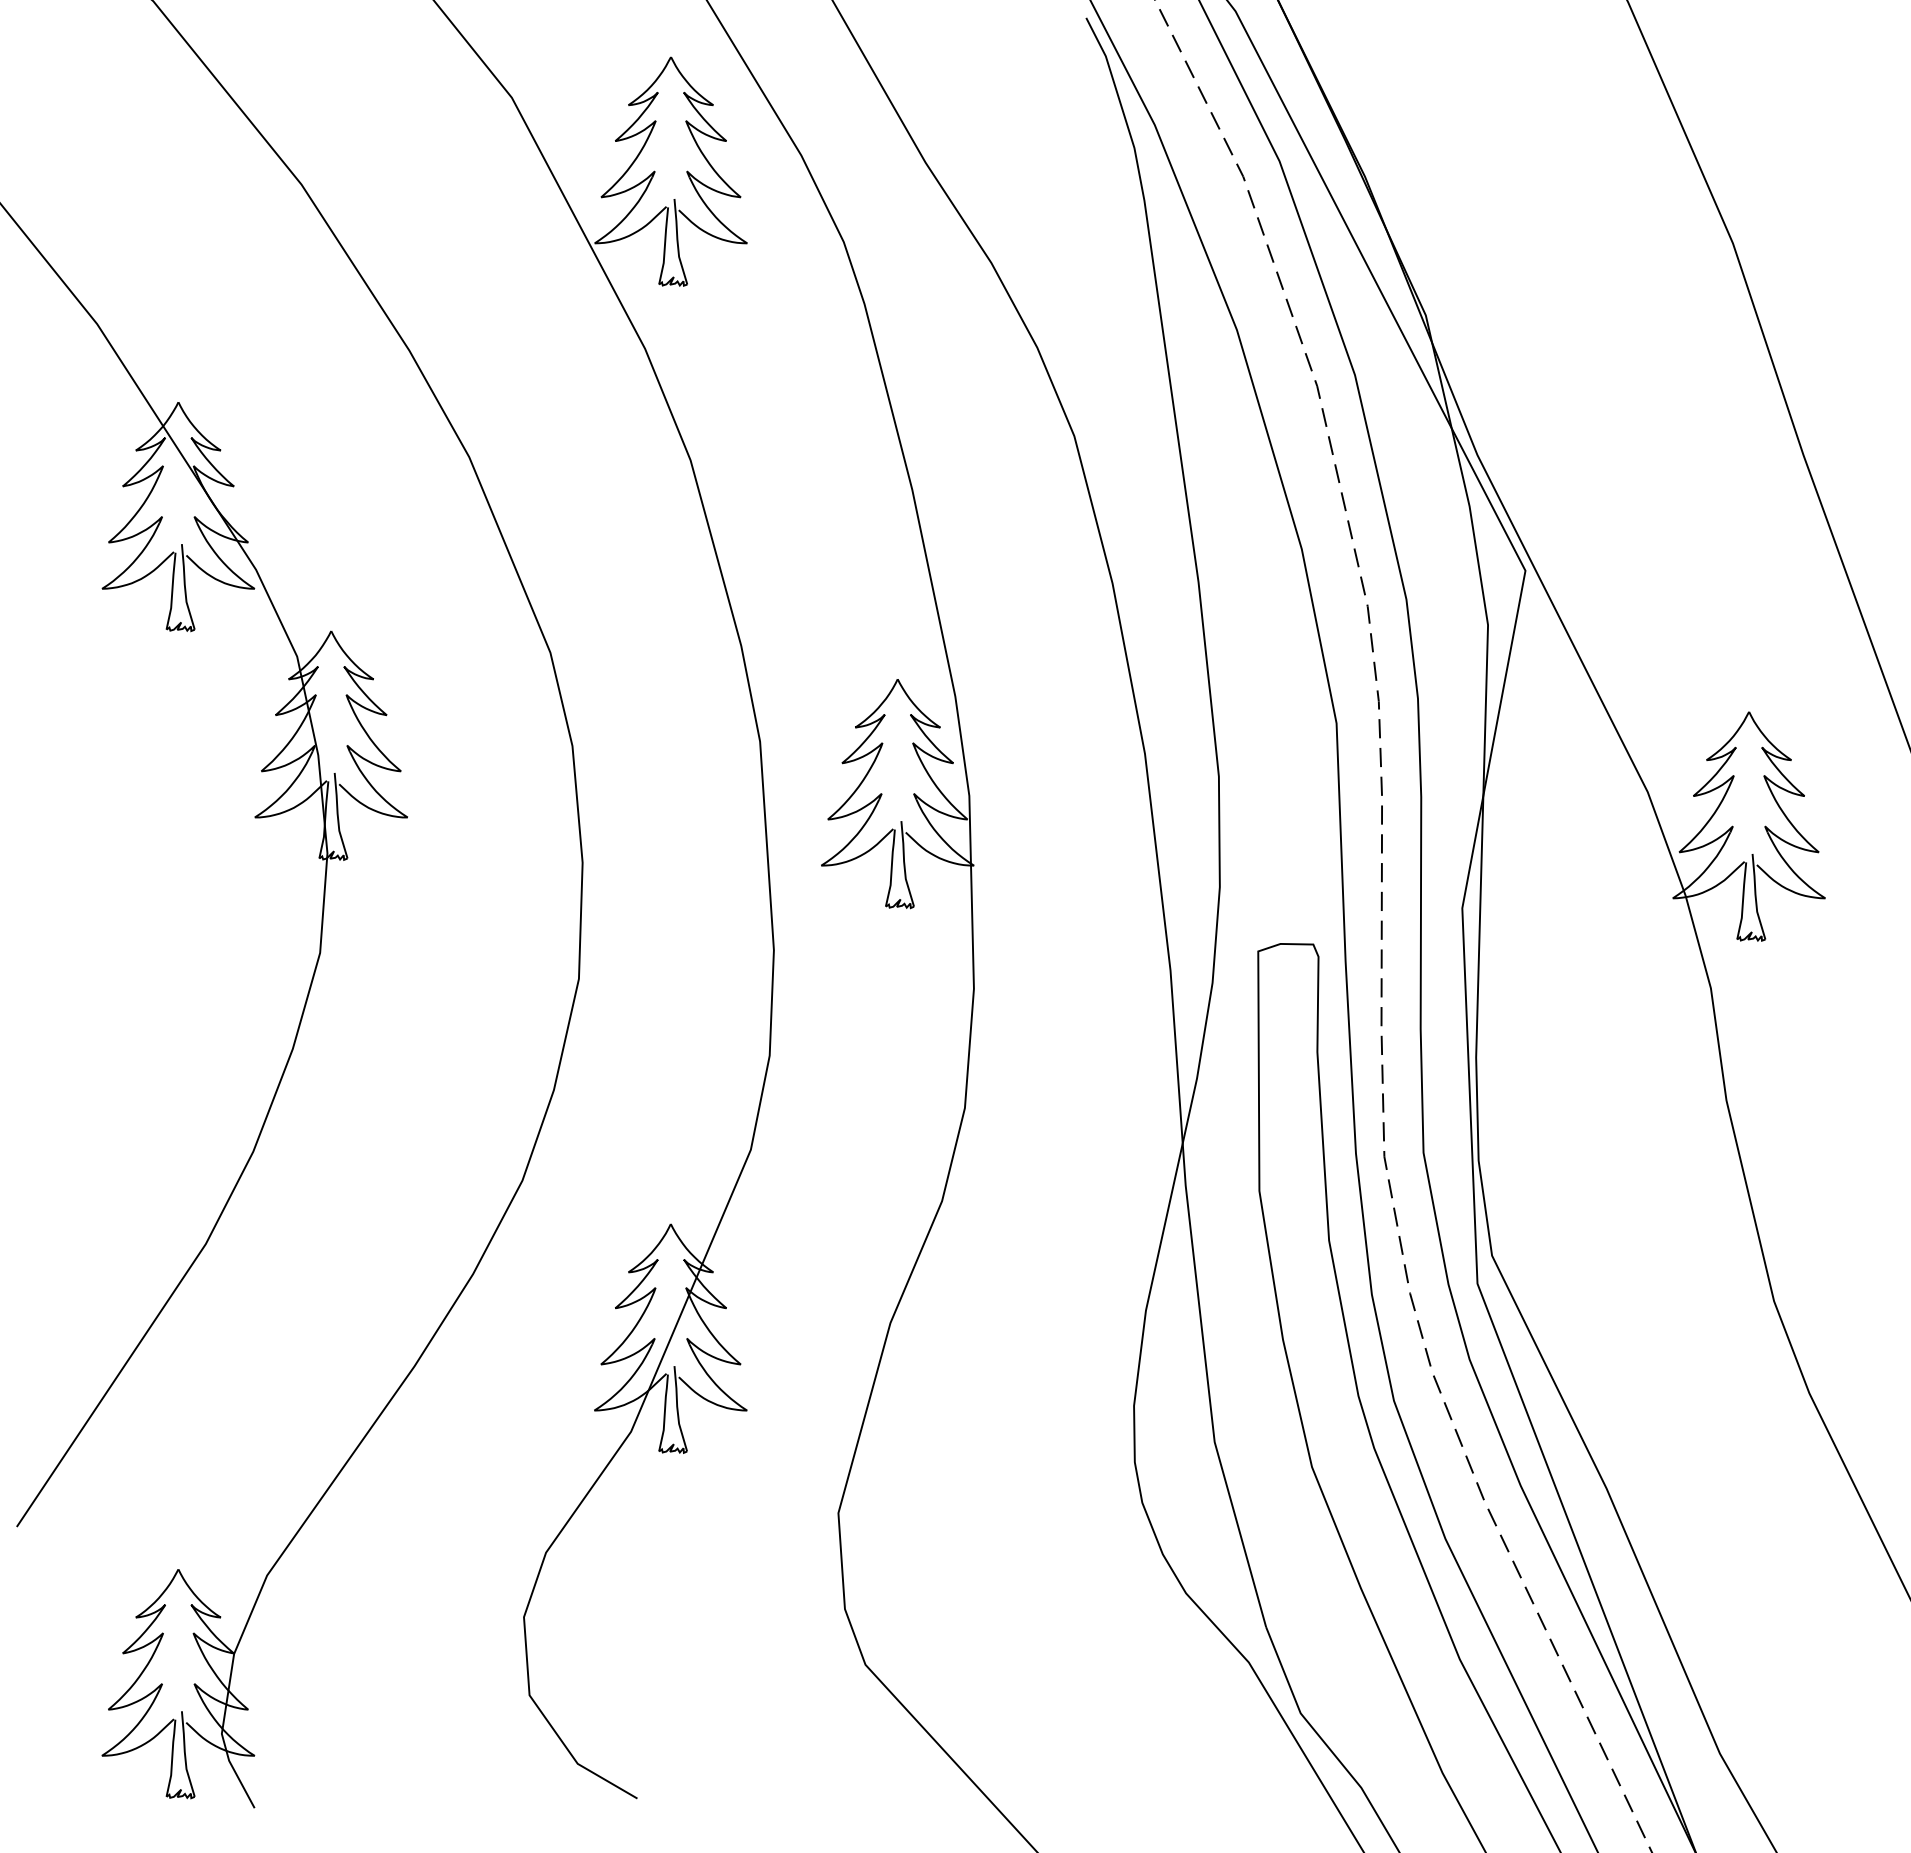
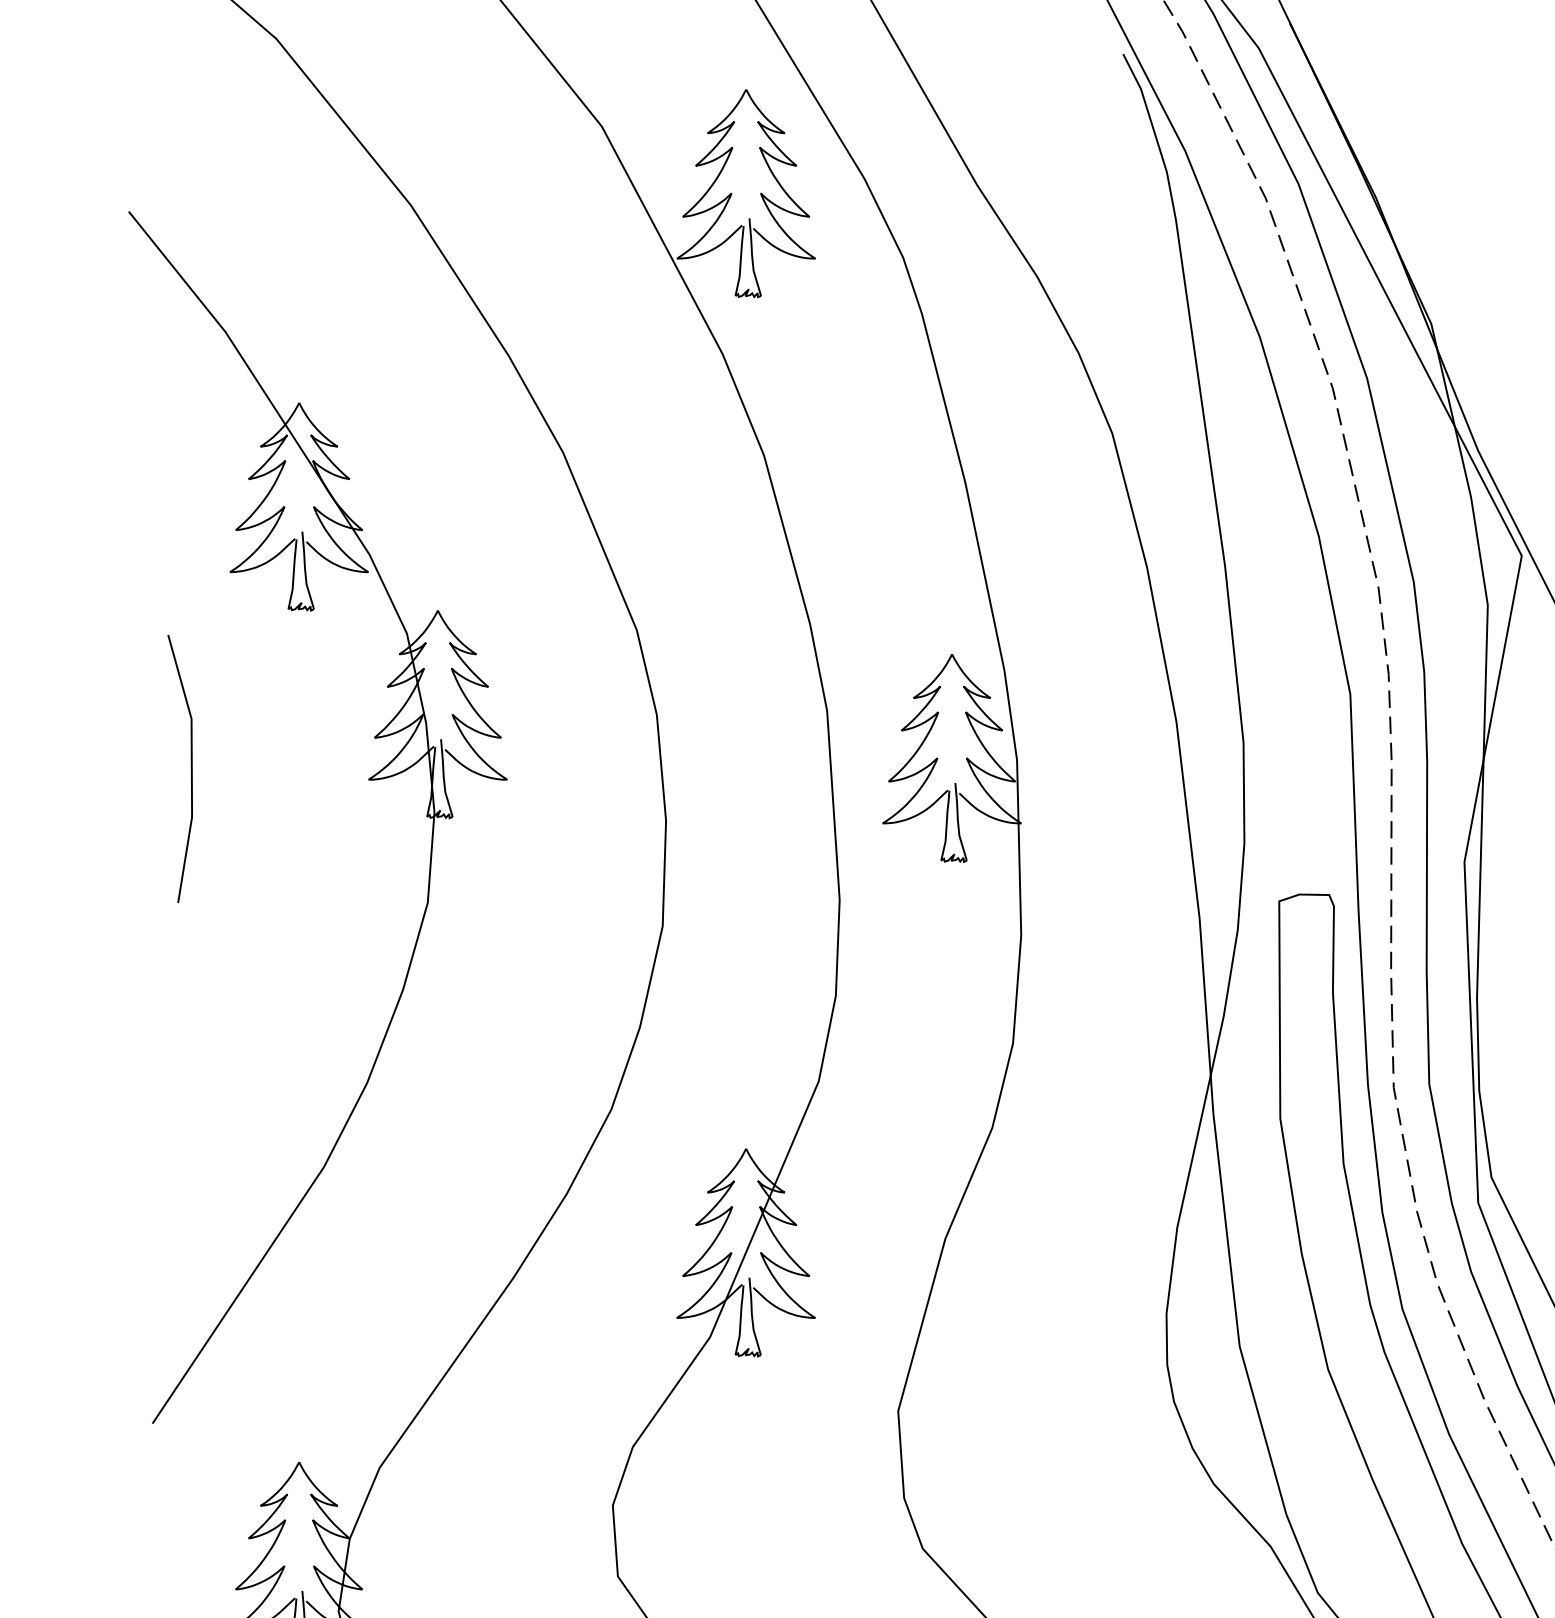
line: (59, 805) -> (191, 768), added

